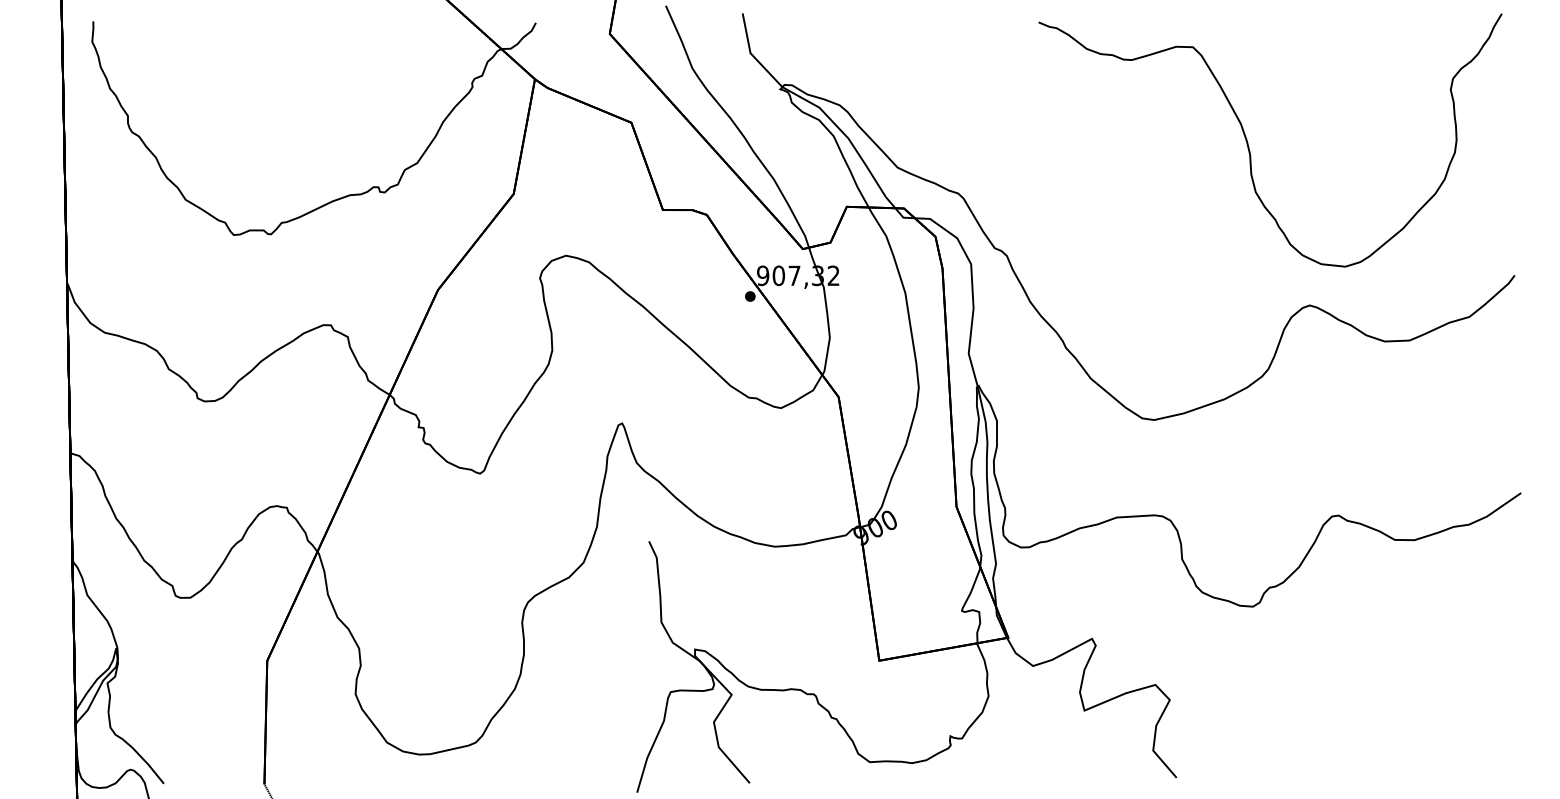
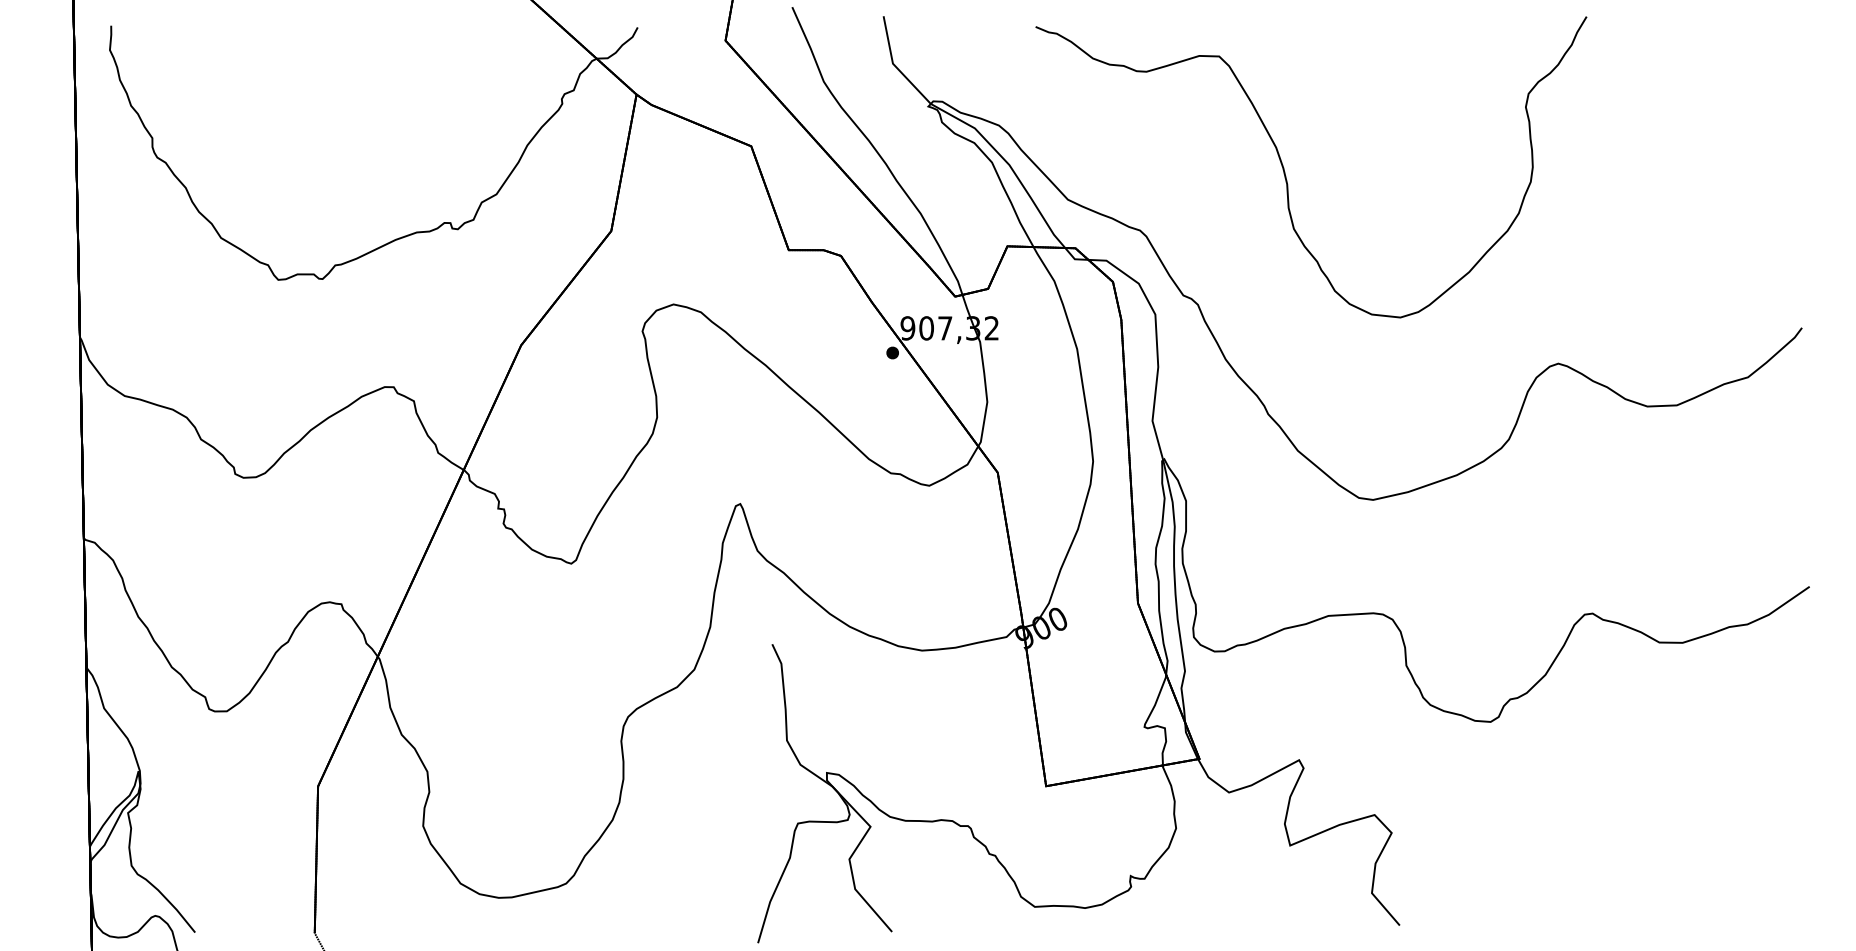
curve: (1248, 143) -> (1285, 171), moved

